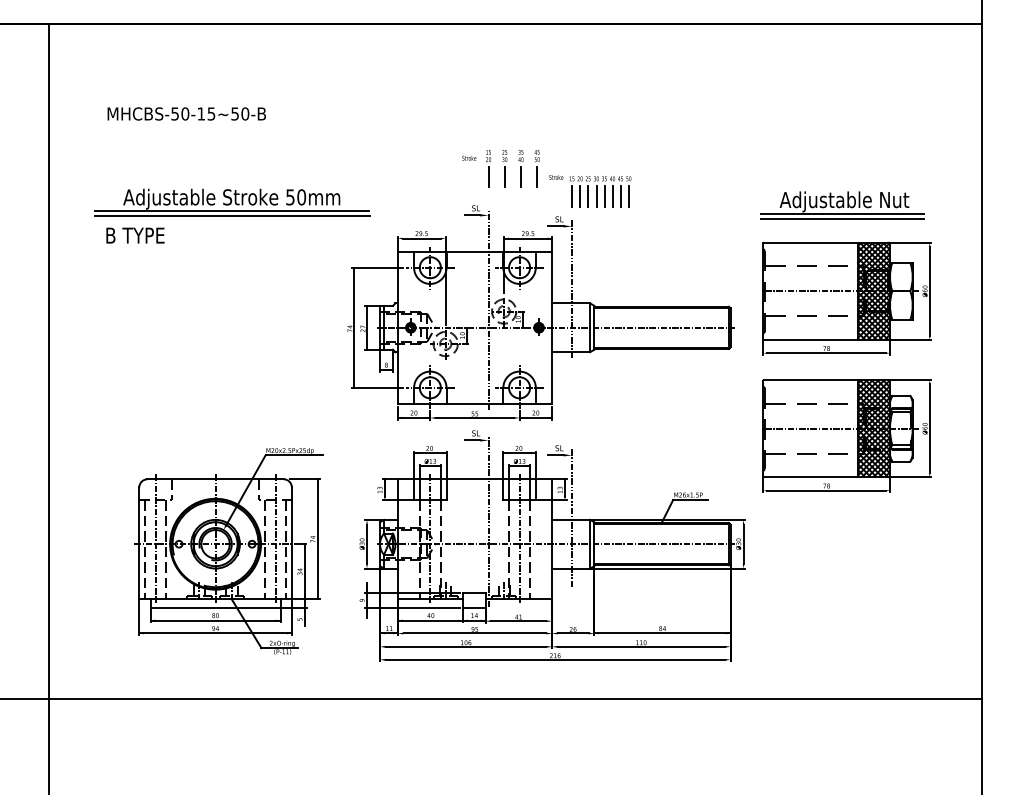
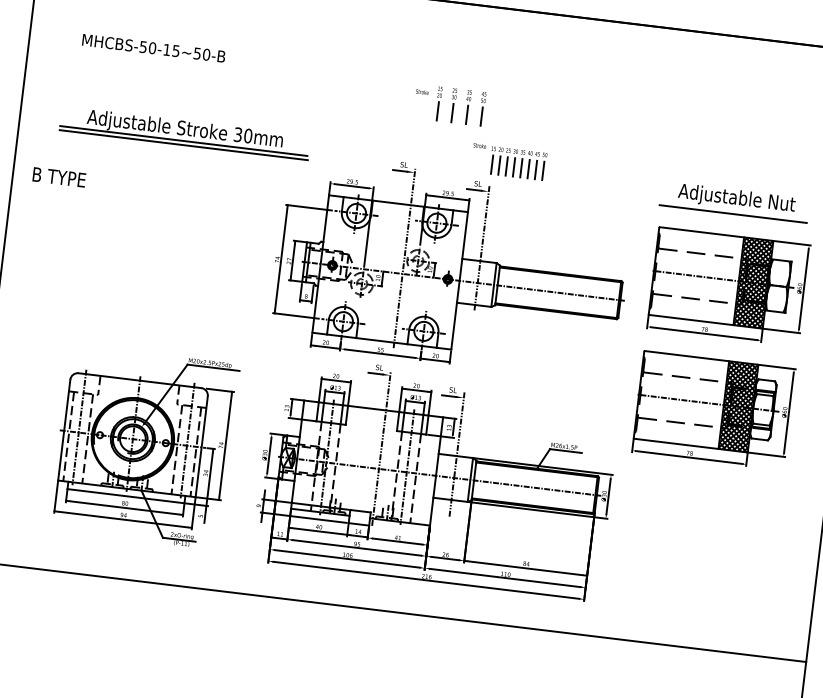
part: (500, 168) -> (449, 104), moved
text: (290, 196) -> (238, 134), 50mm -> 30mm
line: (842, 213) -> (733, 209), removed
text: (135, 235) -> (59, 177), moved

